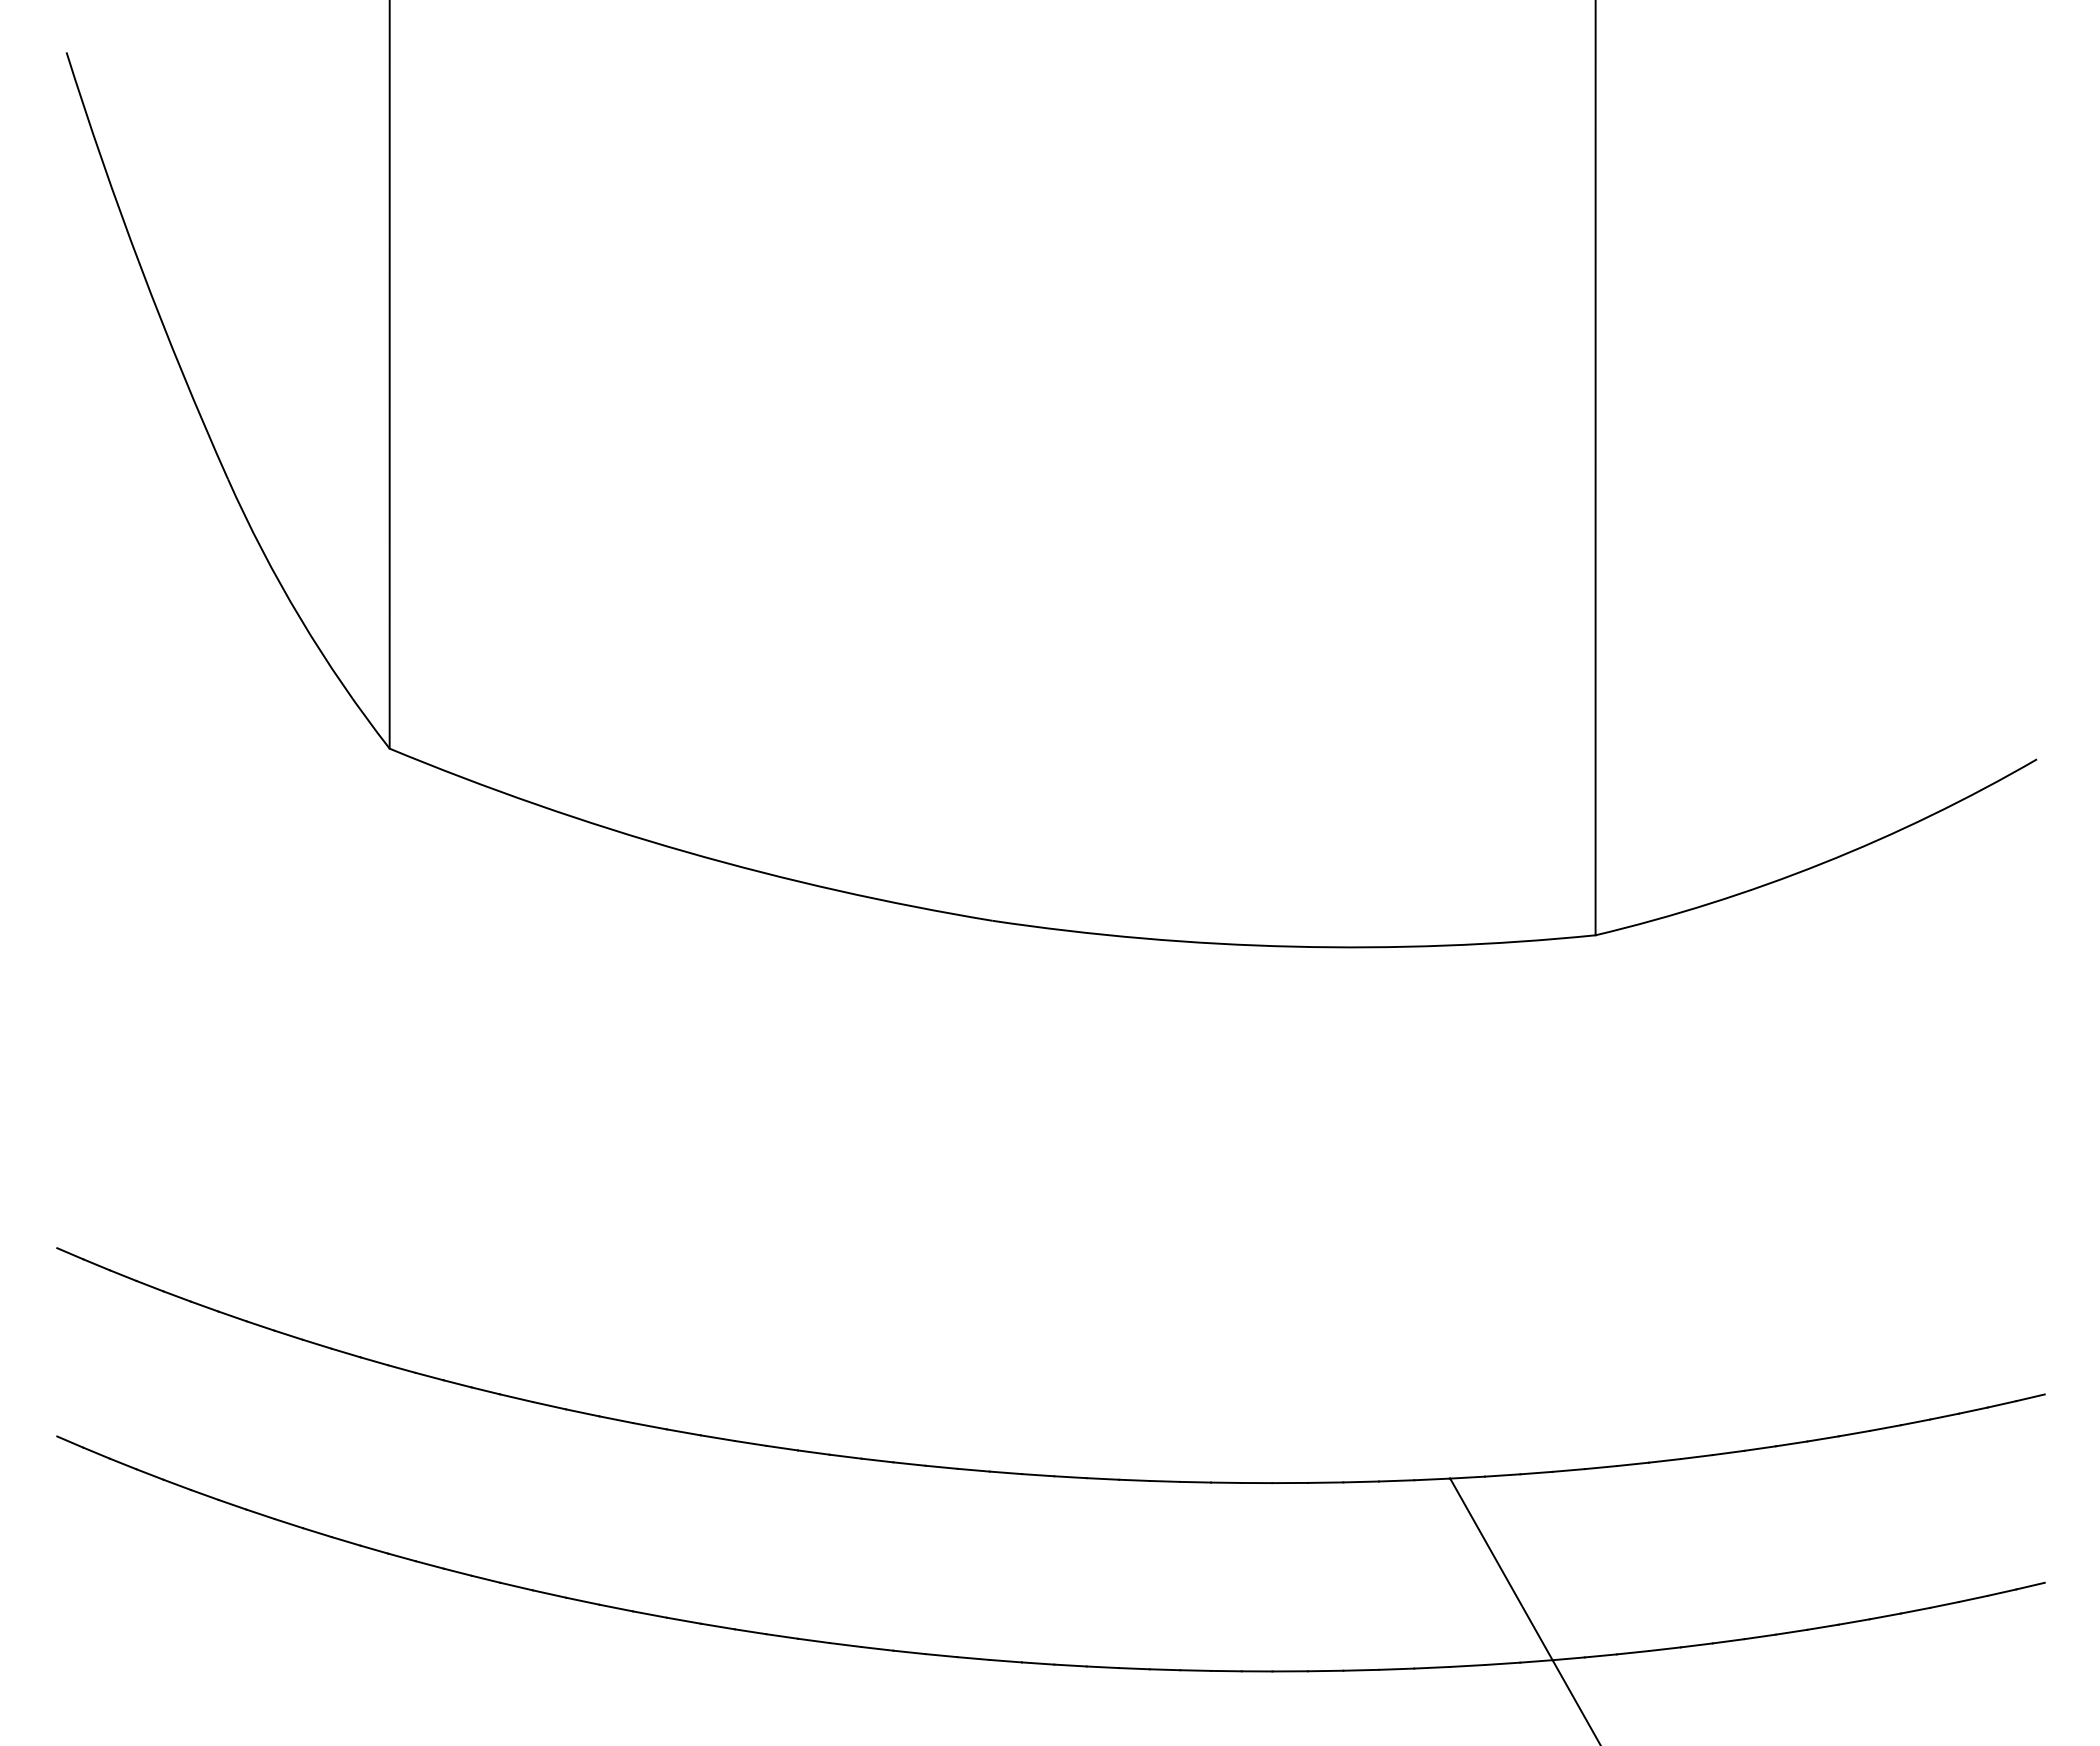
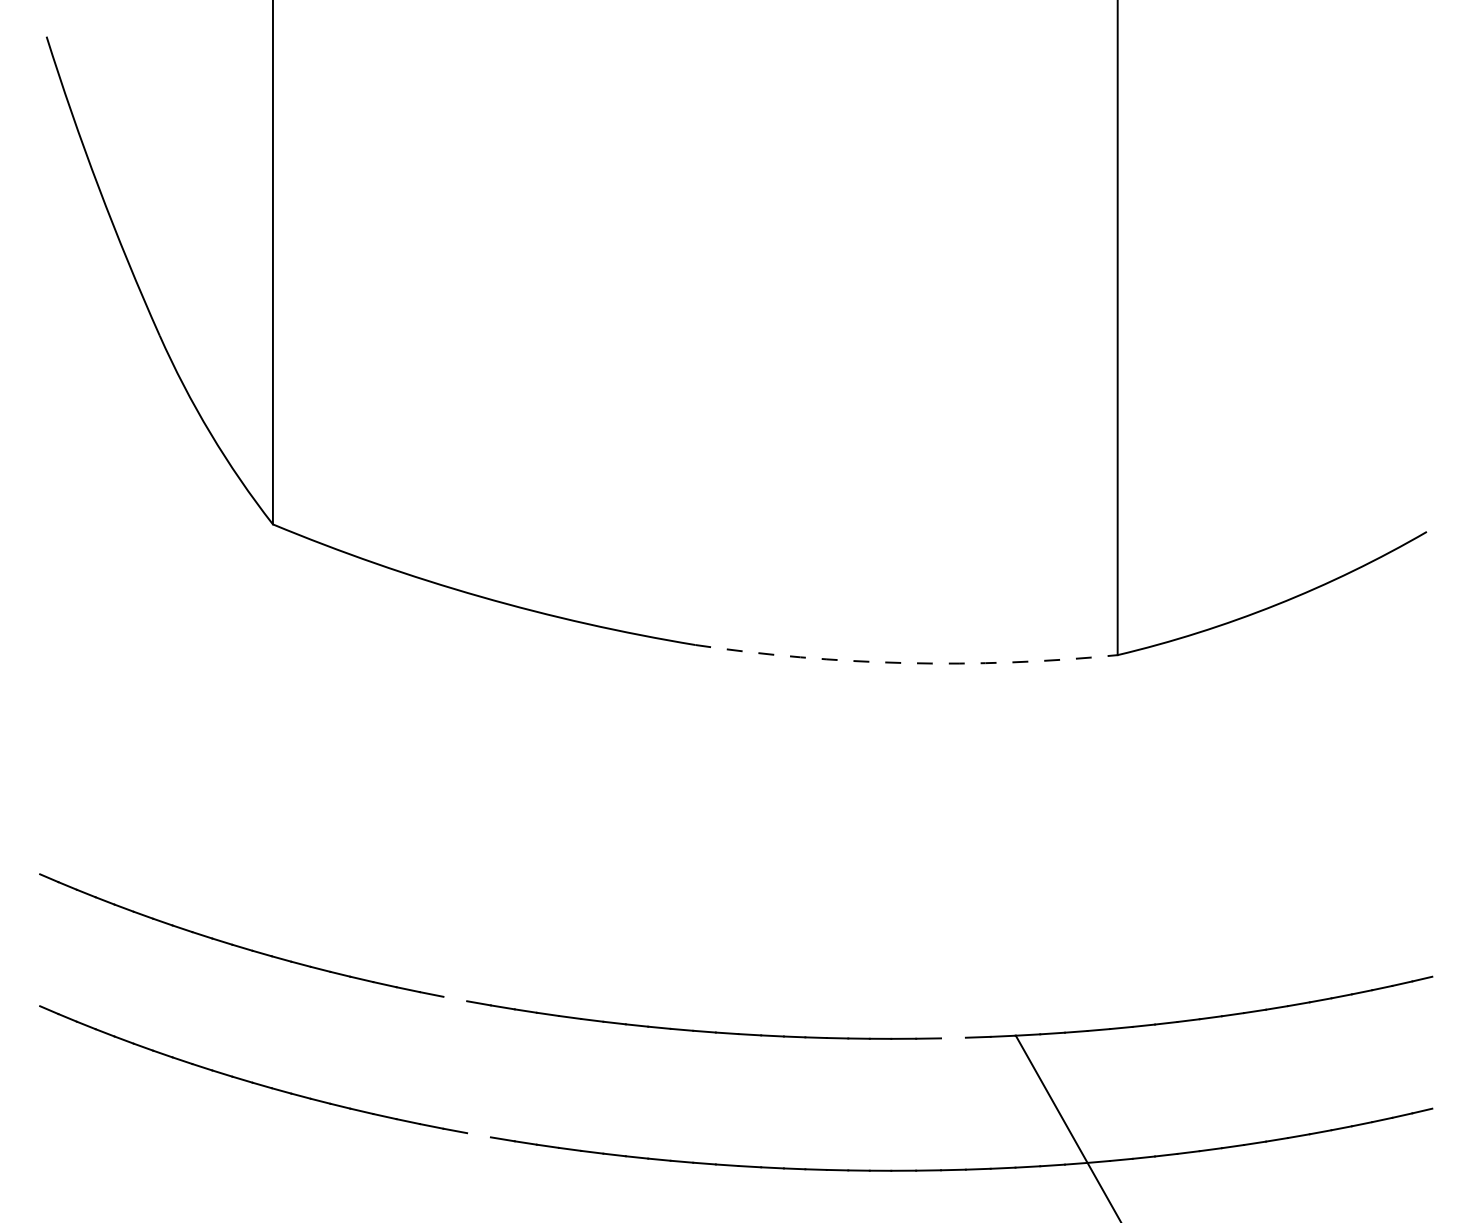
arc: (1294, 947) -> (906, 663), solid -> dashed
line: (650, 1425) -> (455, 998), removed
line: (1361, 1481) -> (953, 1037), removed
line: (683, 1621) -> (478, 1135), removed

